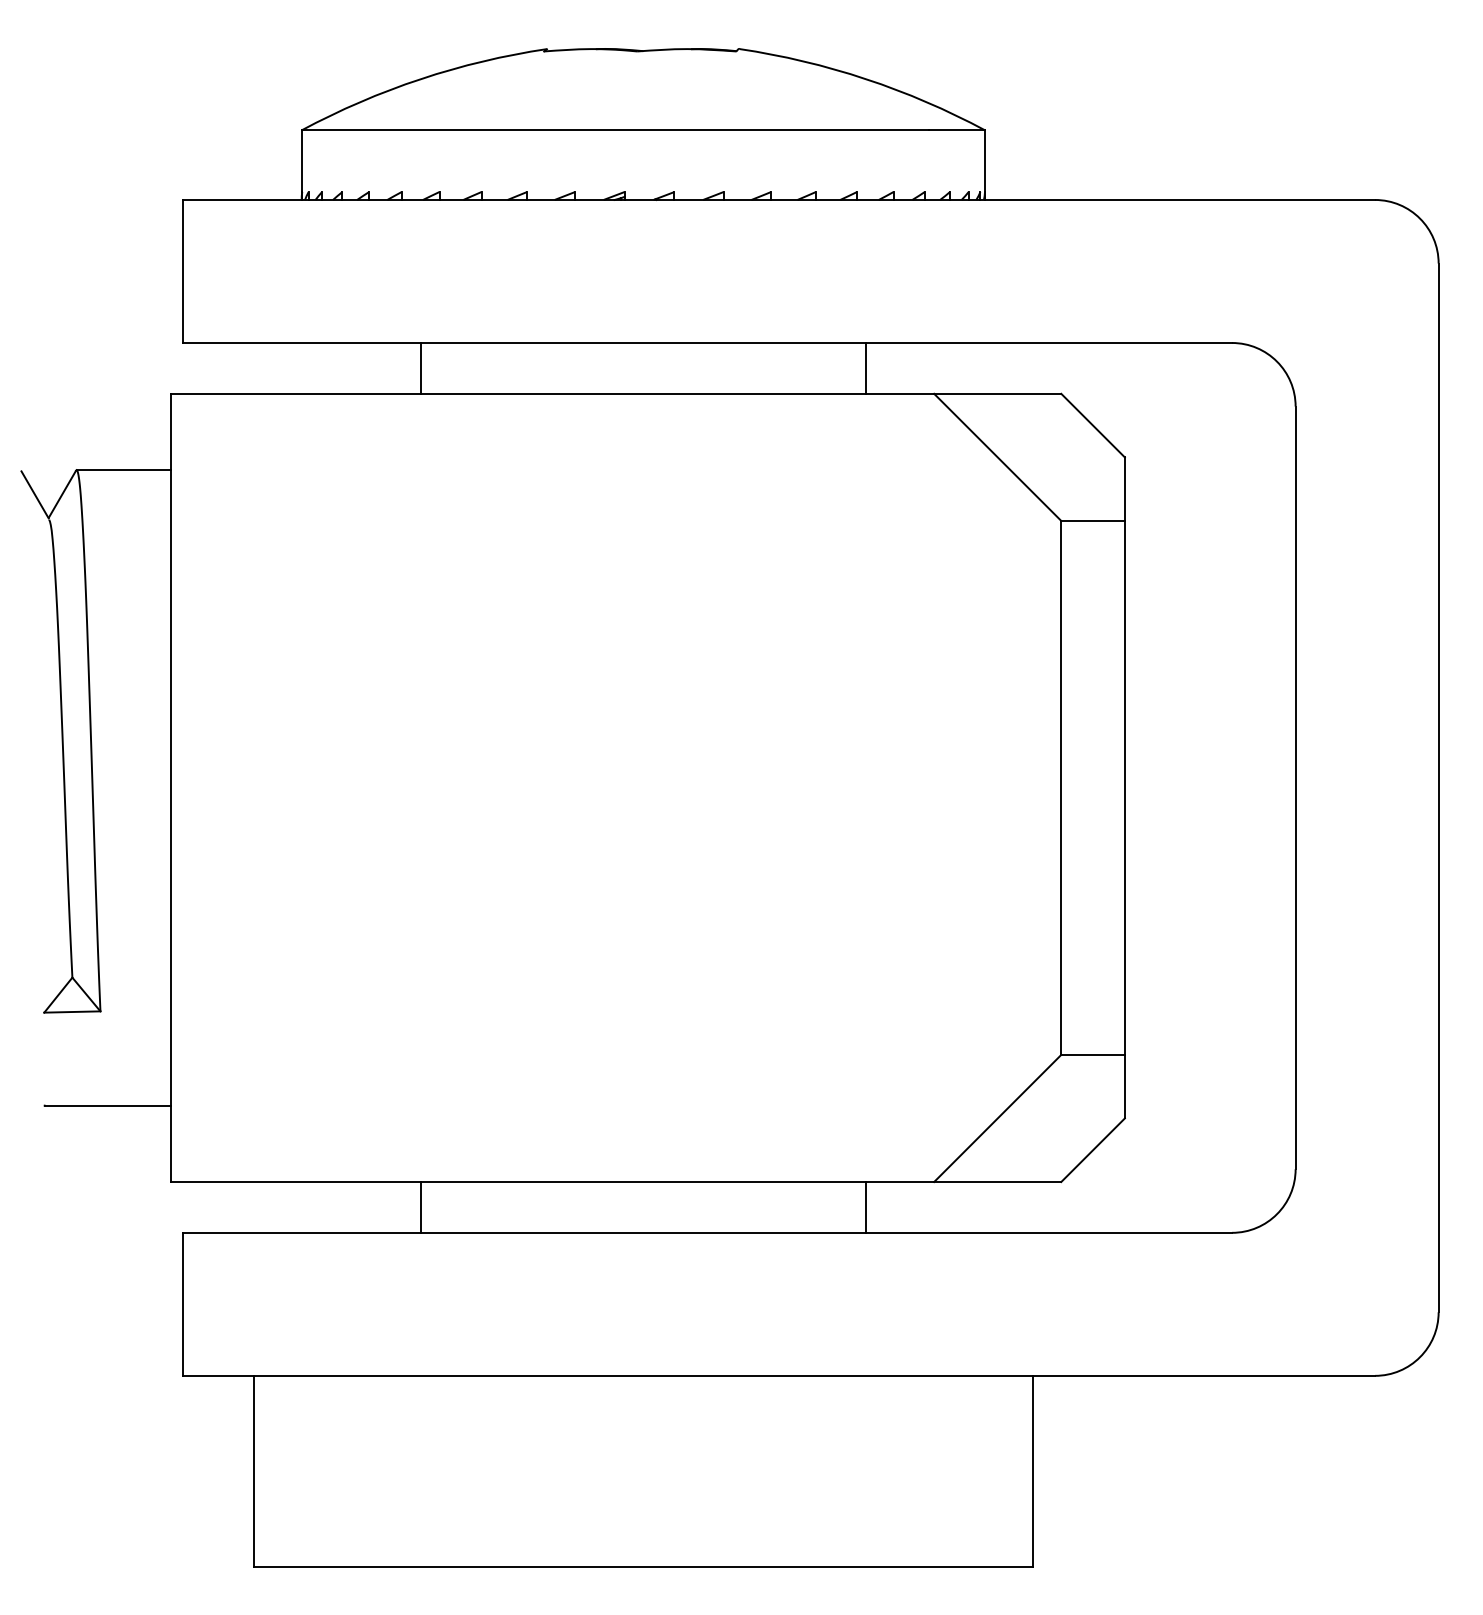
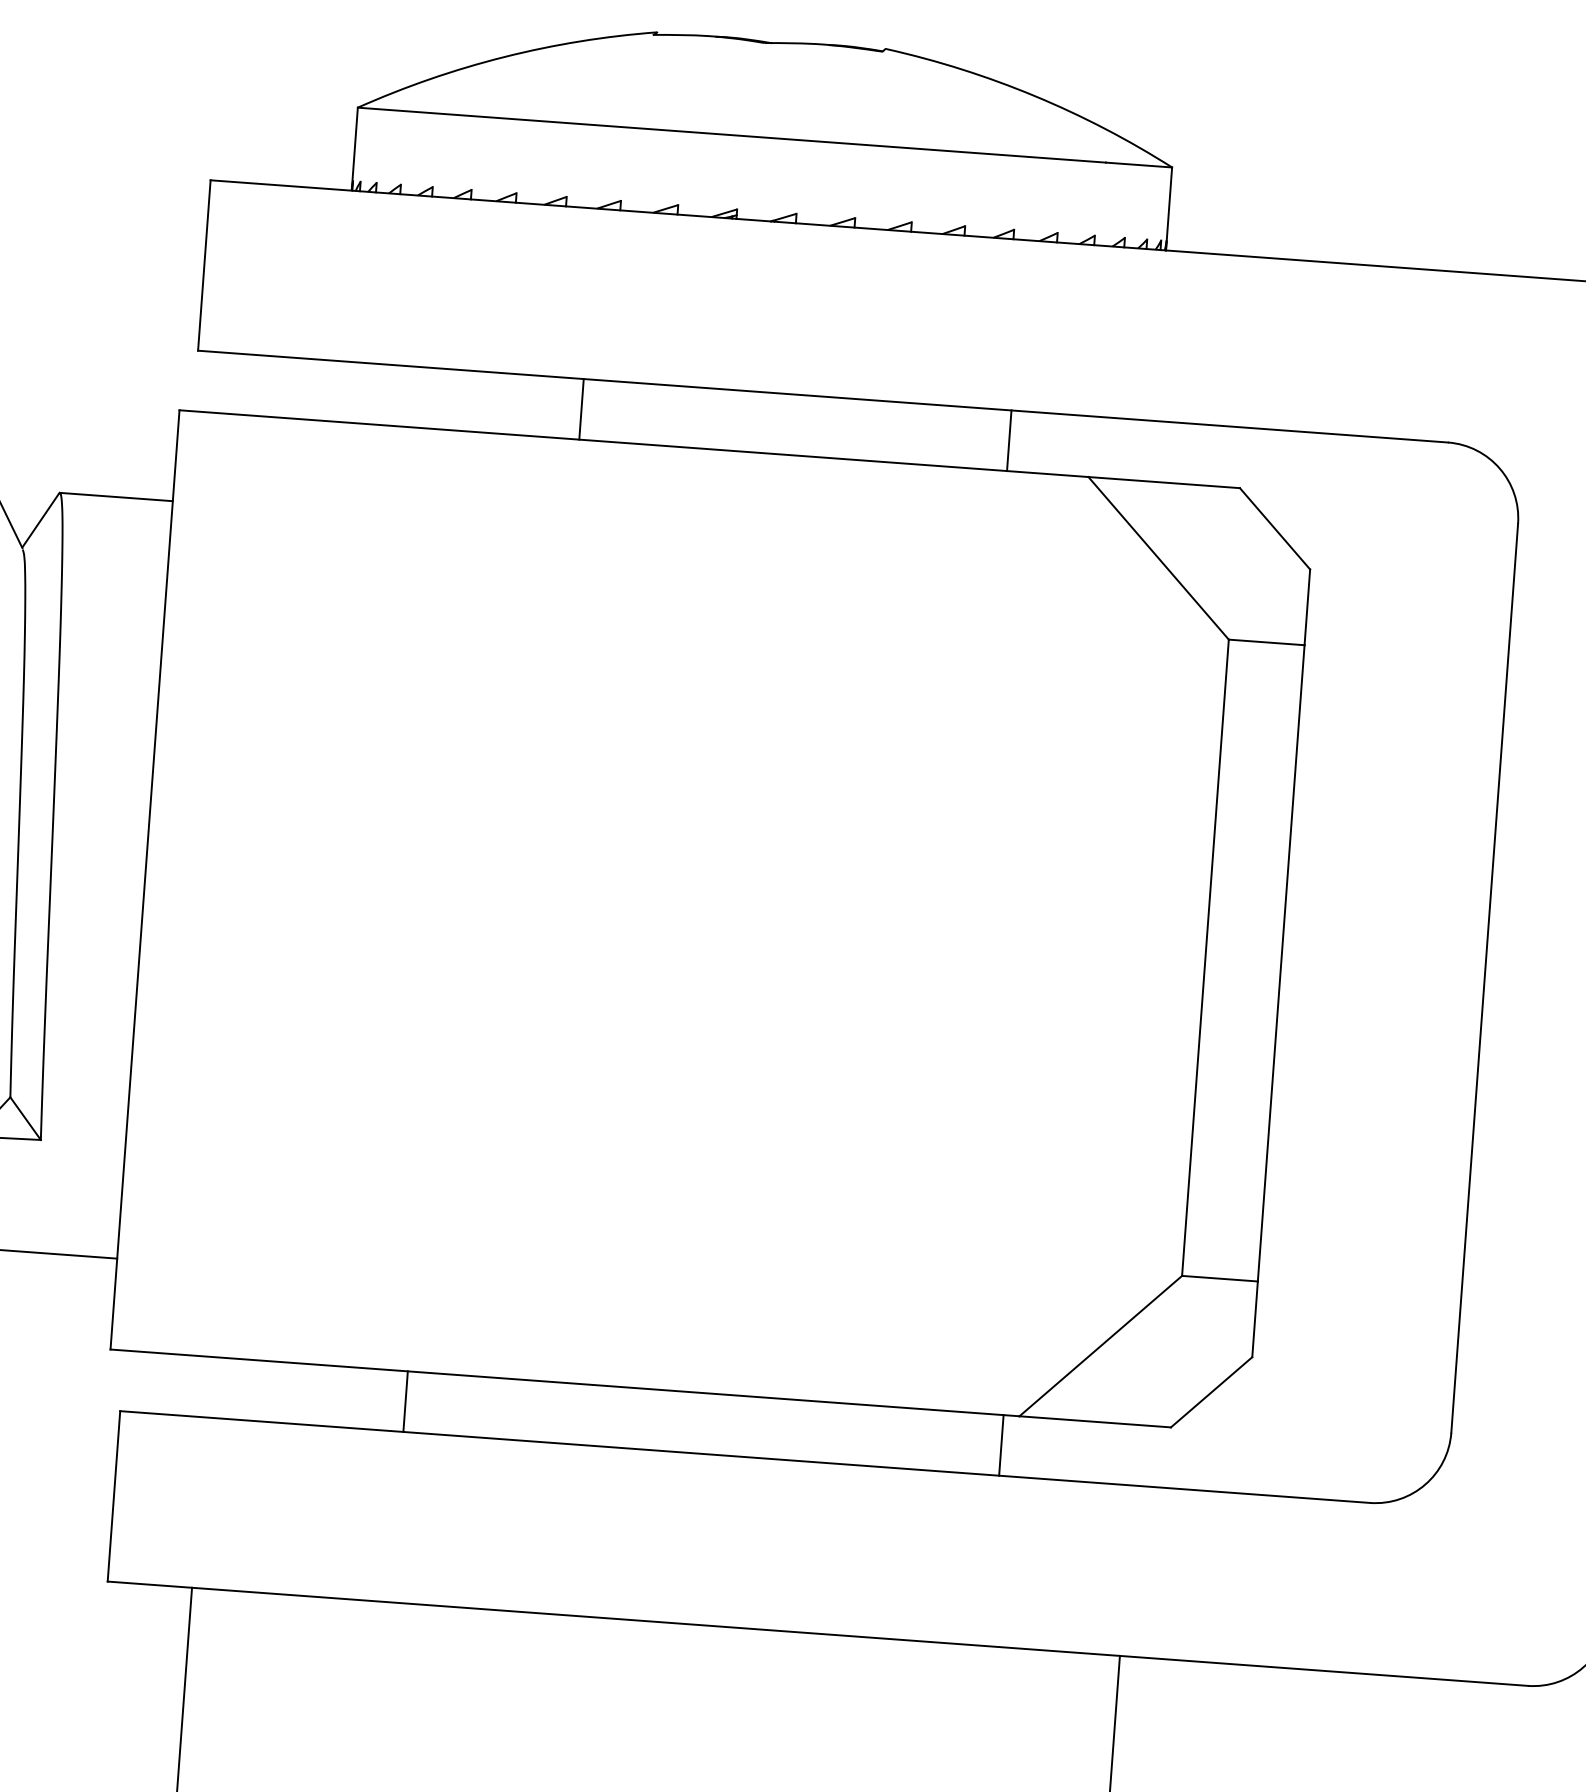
line: (420, 368) -> (580, 409), moved
line: (865, 1207) -> (1000, 1445), moved

